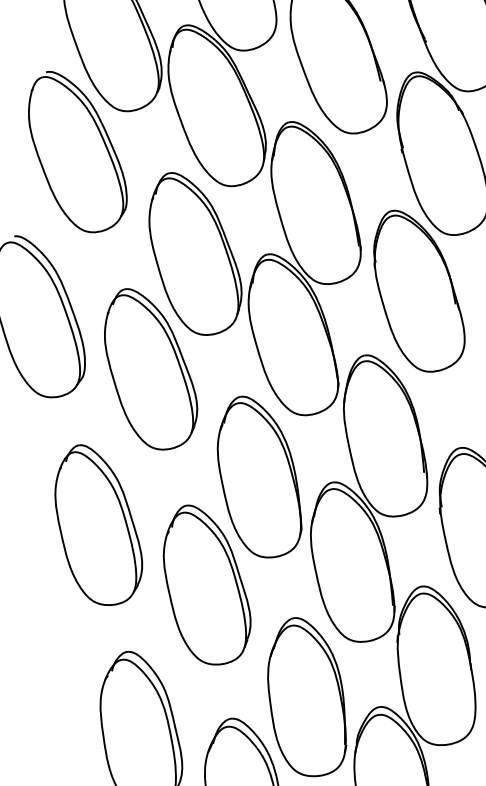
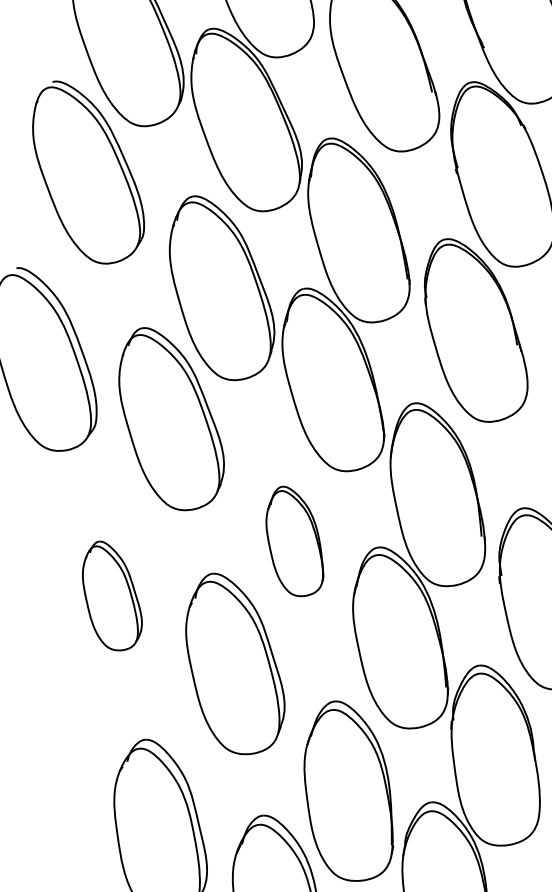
part: (259, 477) -> (294, 541), size x0.6
part: (98, 524) -> (112, 595), size x0.6

